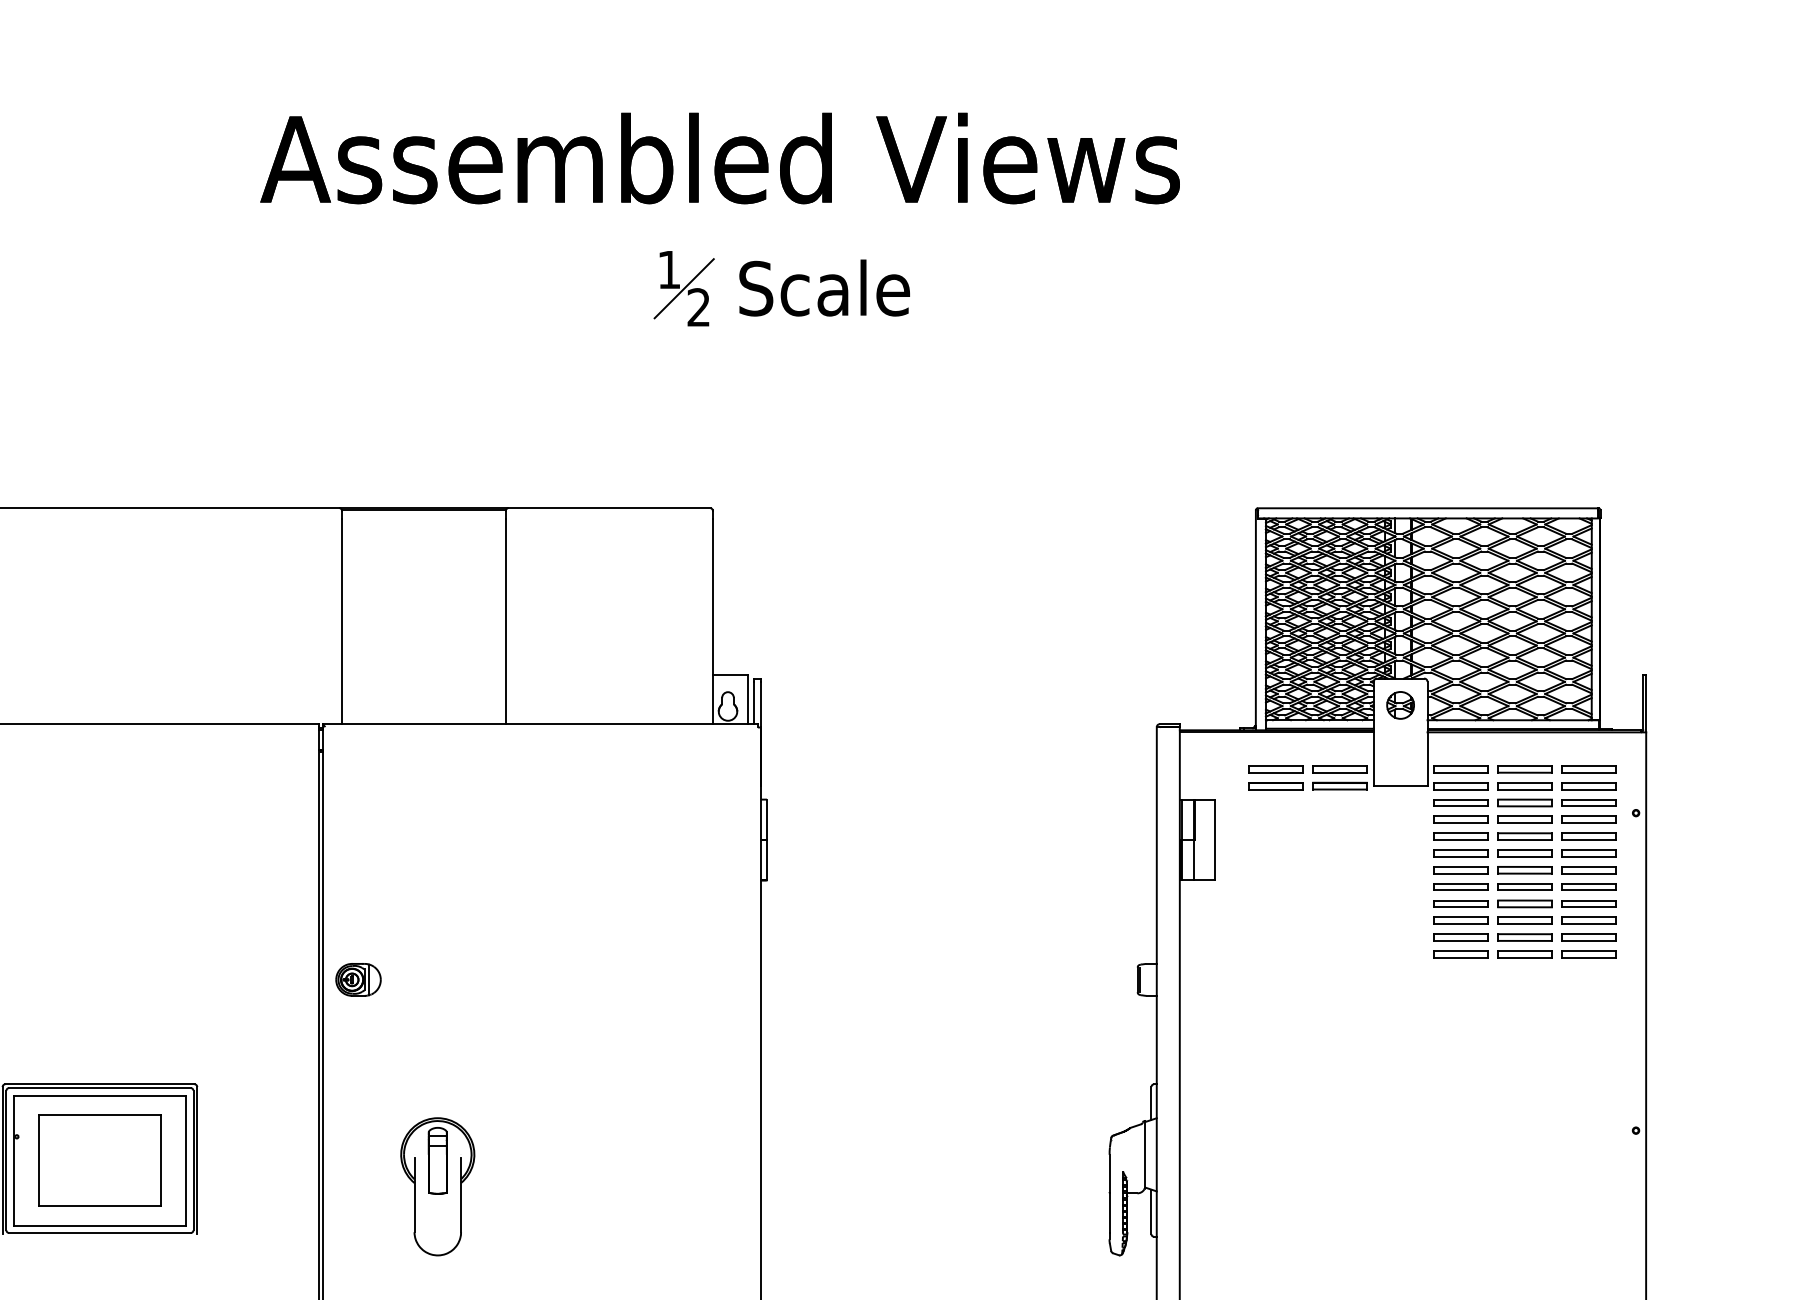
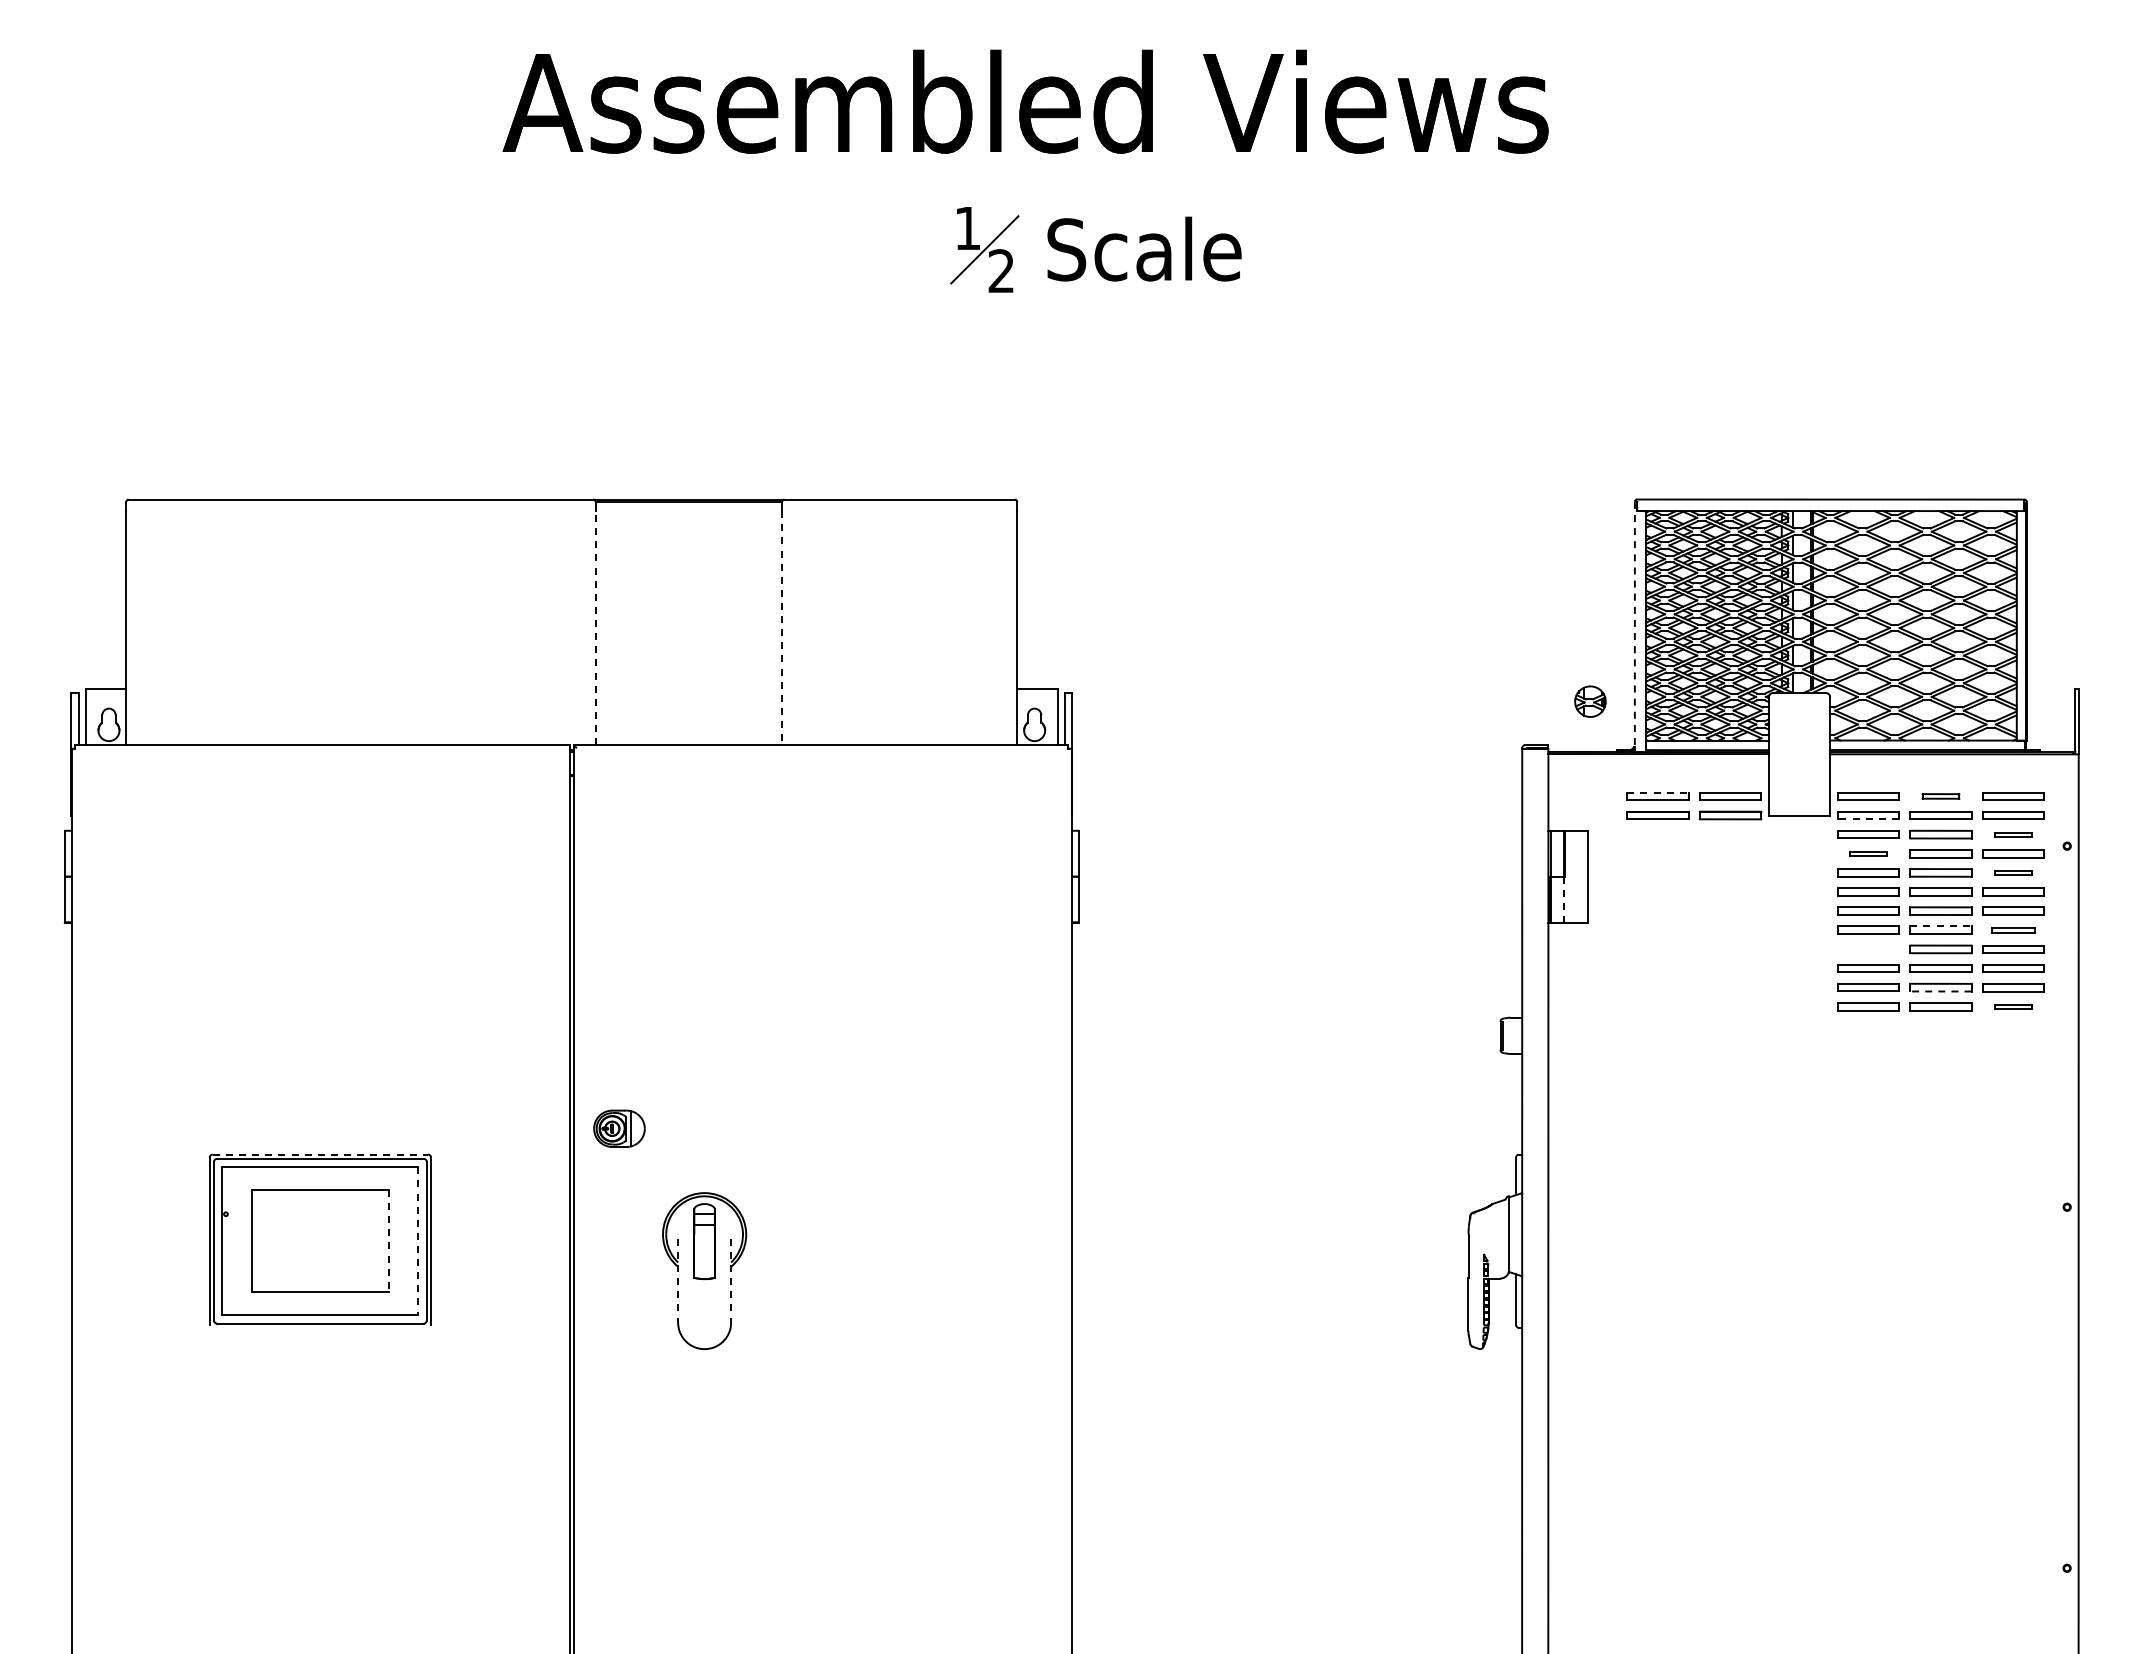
line: (1255, 619) -> (1634, 625), solid -> dashed
line: (341, 621) -> (595, 628), solid -> dashed
line: (506, 621) -> (782, 628), solid -> dashed
part: (1400, 705) -> (1590, 701), moved
line: (1275, 765) -> (1657, 792), solid -> dashed
part: (1524, 769) -> (1940, 796), size x0.6
line: (1461, 789) -> (1868, 819), solid -> dashed
part: (1588, 802) -> (2013, 834), size x0.6
part: (1461, 819) -> (1868, 853), size x0.6
part: (1588, 836) -> (2013, 872), size x0.6
line: (1193, 860) -> (1563, 899), solid -> dashed
line: (1524, 883) -> (1940, 926), solid -> dashed
part: (1588, 886) -> (2013, 929), size x0.7
part: (1461, 903) -> (1868, 949), removed
line: (1524, 940) -> (1940, 991), solid -> dashed
part: (1588, 954) -> (2013, 1006), size x0.6
part: (358, 979) -> (619, 1128), moved
line: (100, 1084) -> (320, 1154), solid -> dashed
line: (160, 1160) -> (389, 1241), solid -> dashed
line: (186, 1160) -> (418, 1241), solid -> dashed
line: (414, 1195) -> (678, 1280), solid -> dashed
line: (461, 1195) -> (731, 1280), solid -> dashed

